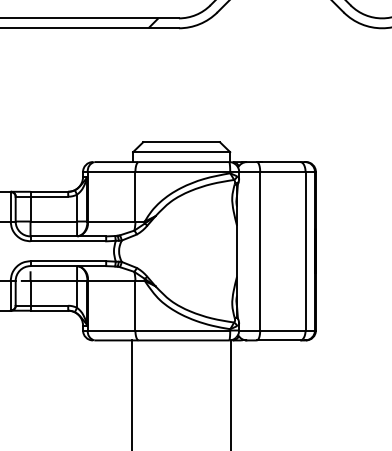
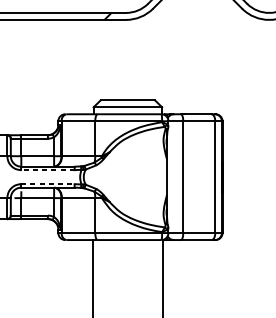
line: (68, 241) -> (48, 170), solid -> dashed
line: (68, 261) -> (48, 184), solid -> dashed

